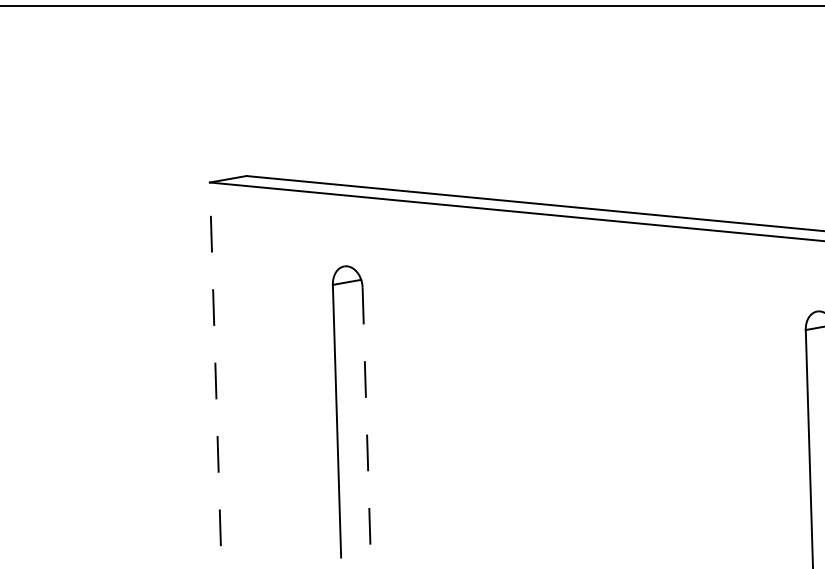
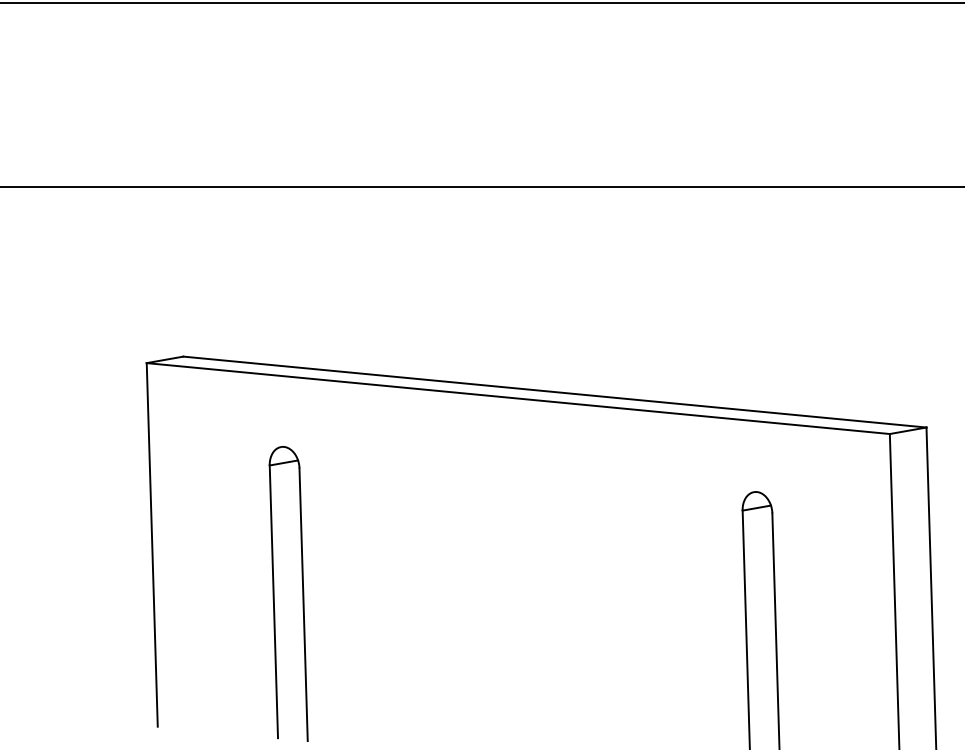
line: (215, 363) -> (152, 544), dashed -> solid
line: (366, 424) -> (303, 605), dashed -> solid

